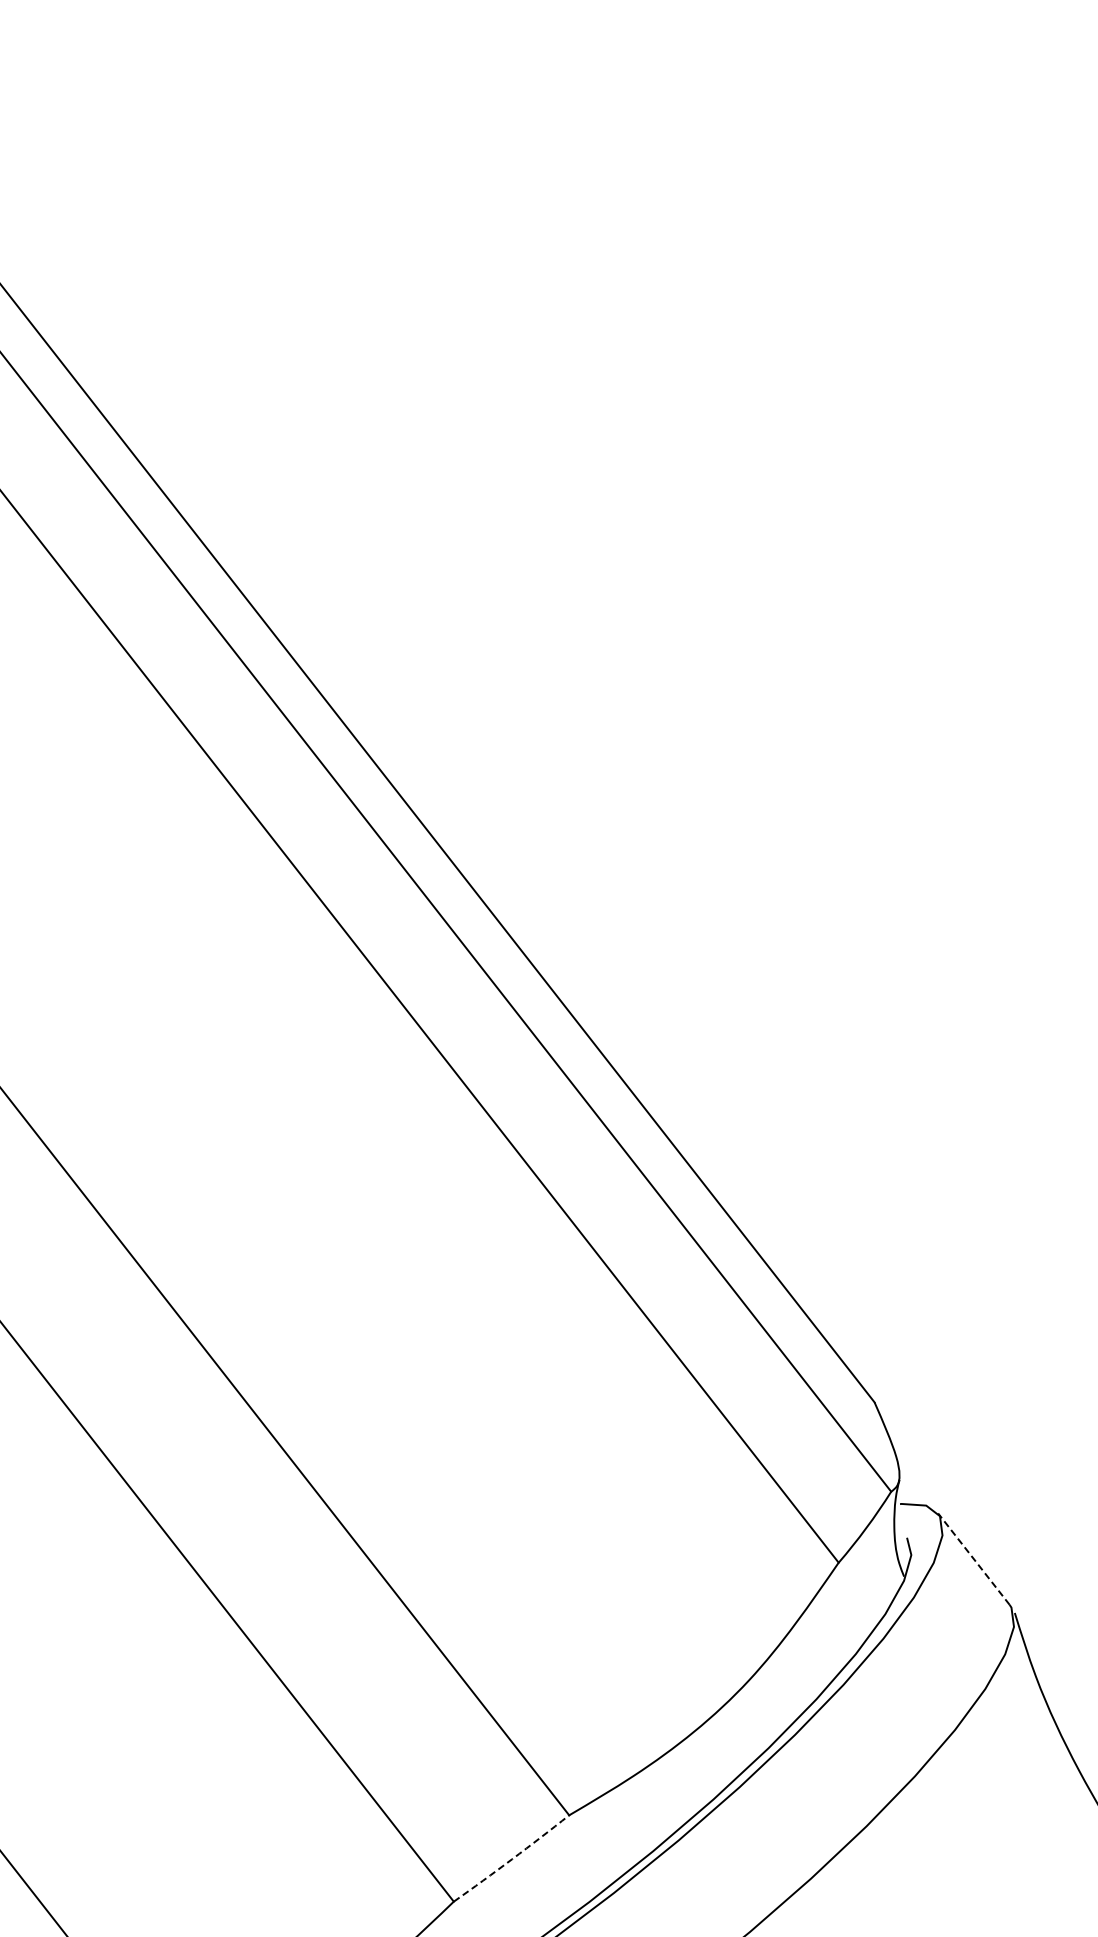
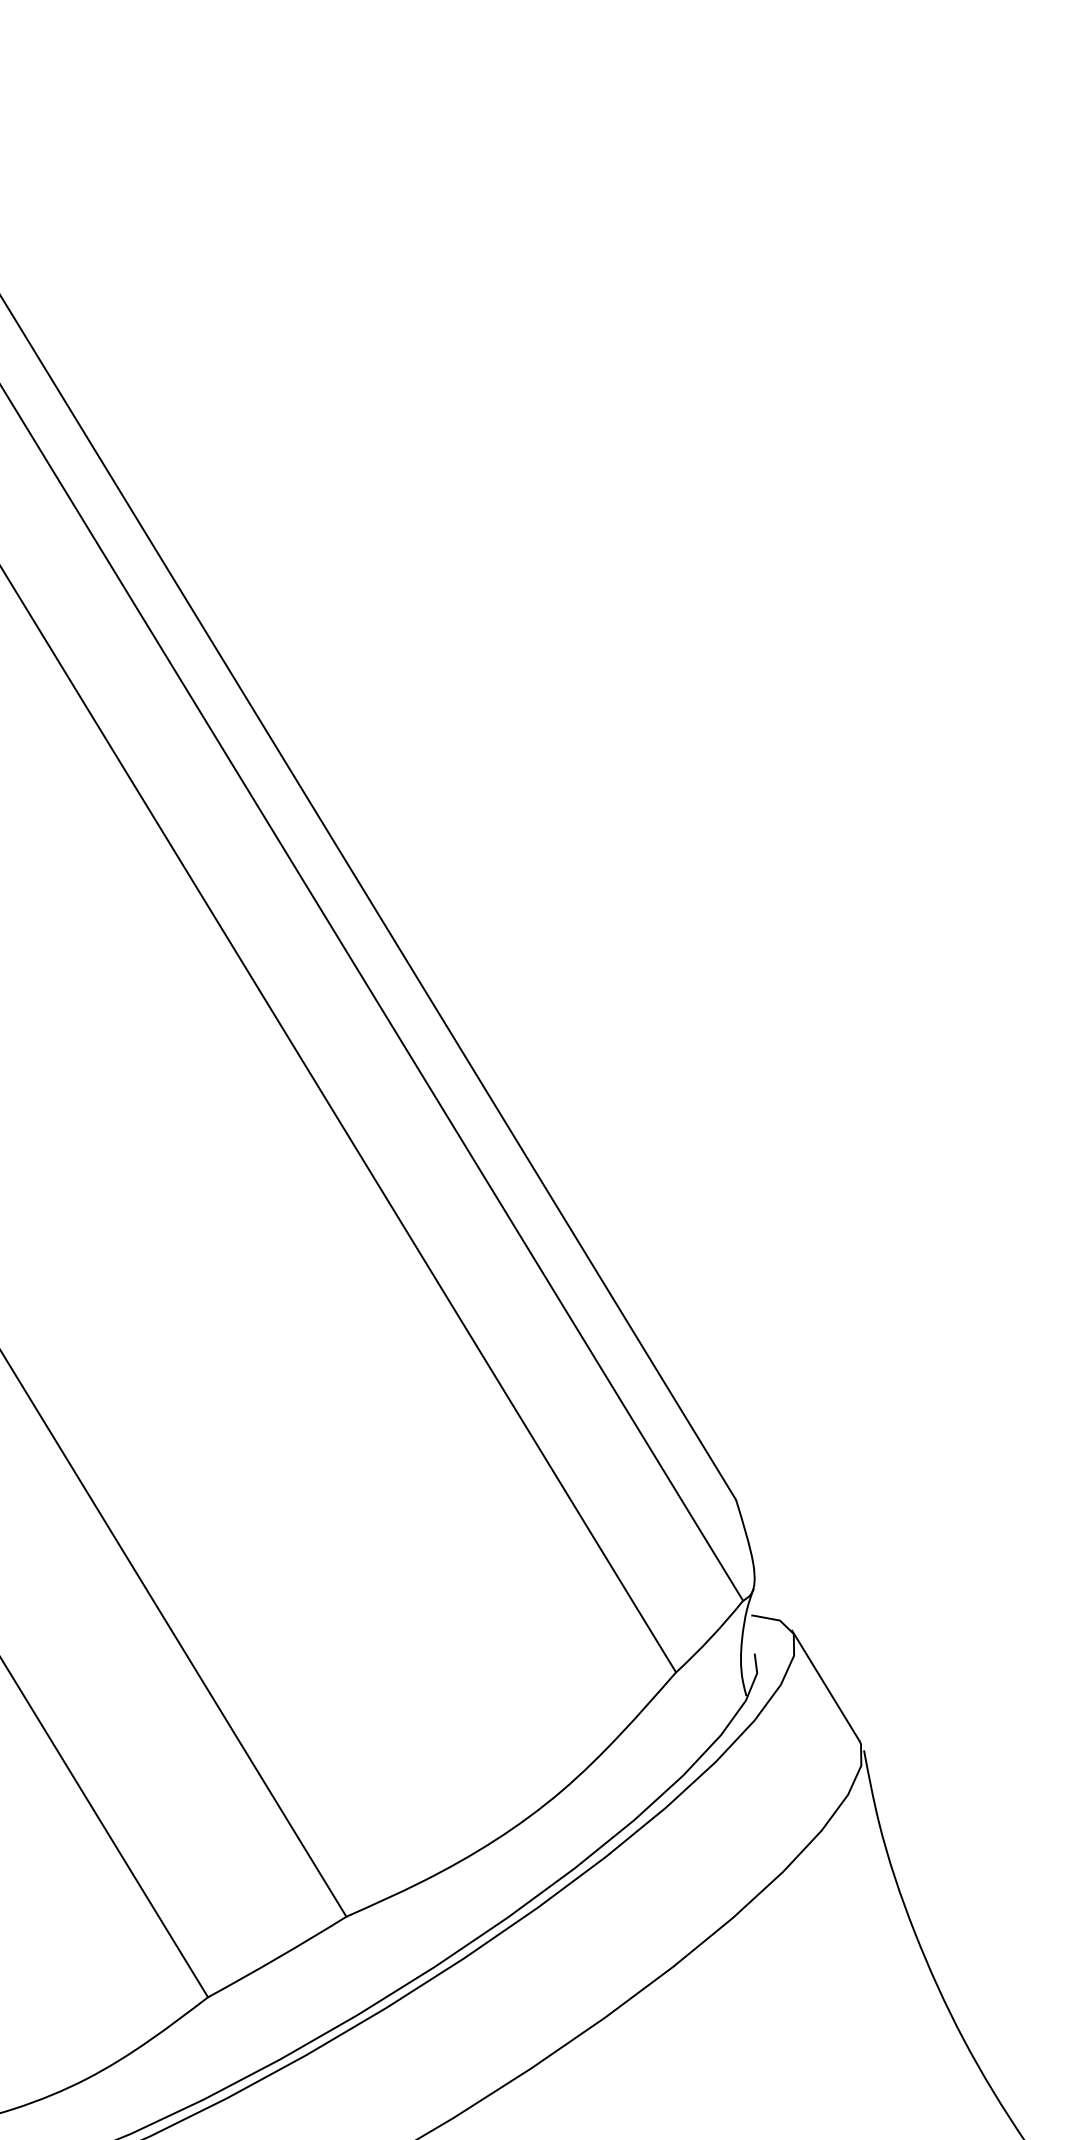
line: (973, 1558) -> (825, 1684), dashed -> solid
arc: (512, 1859) -> (278, 1958), dashed -> solid

